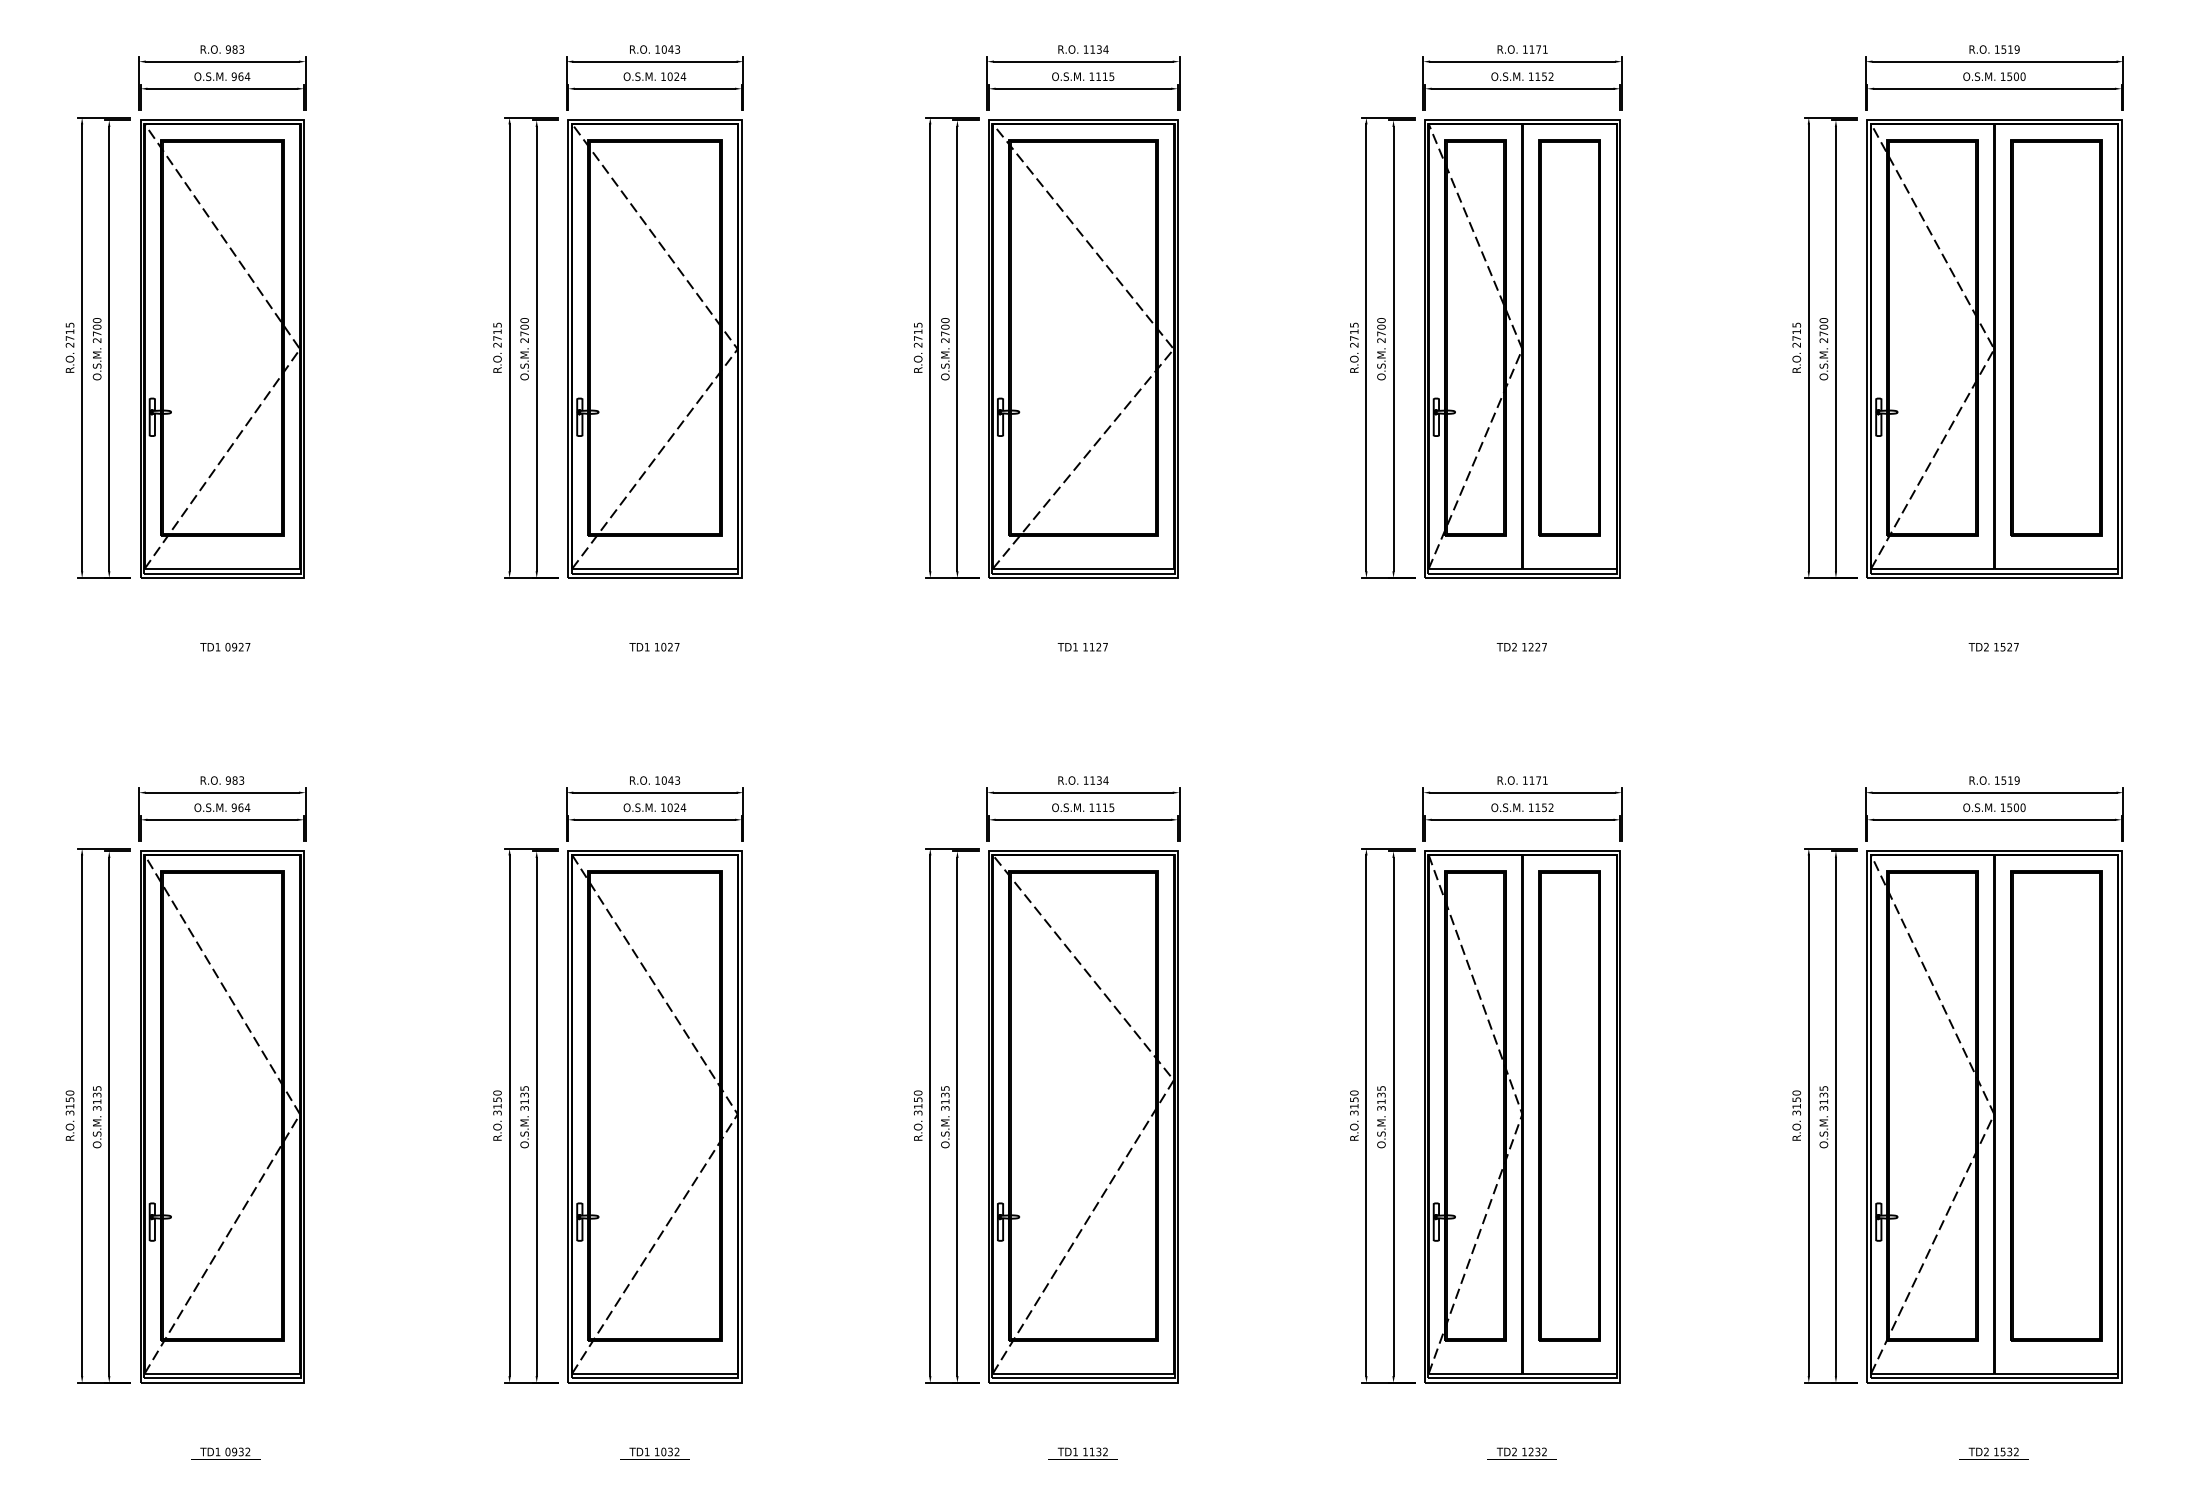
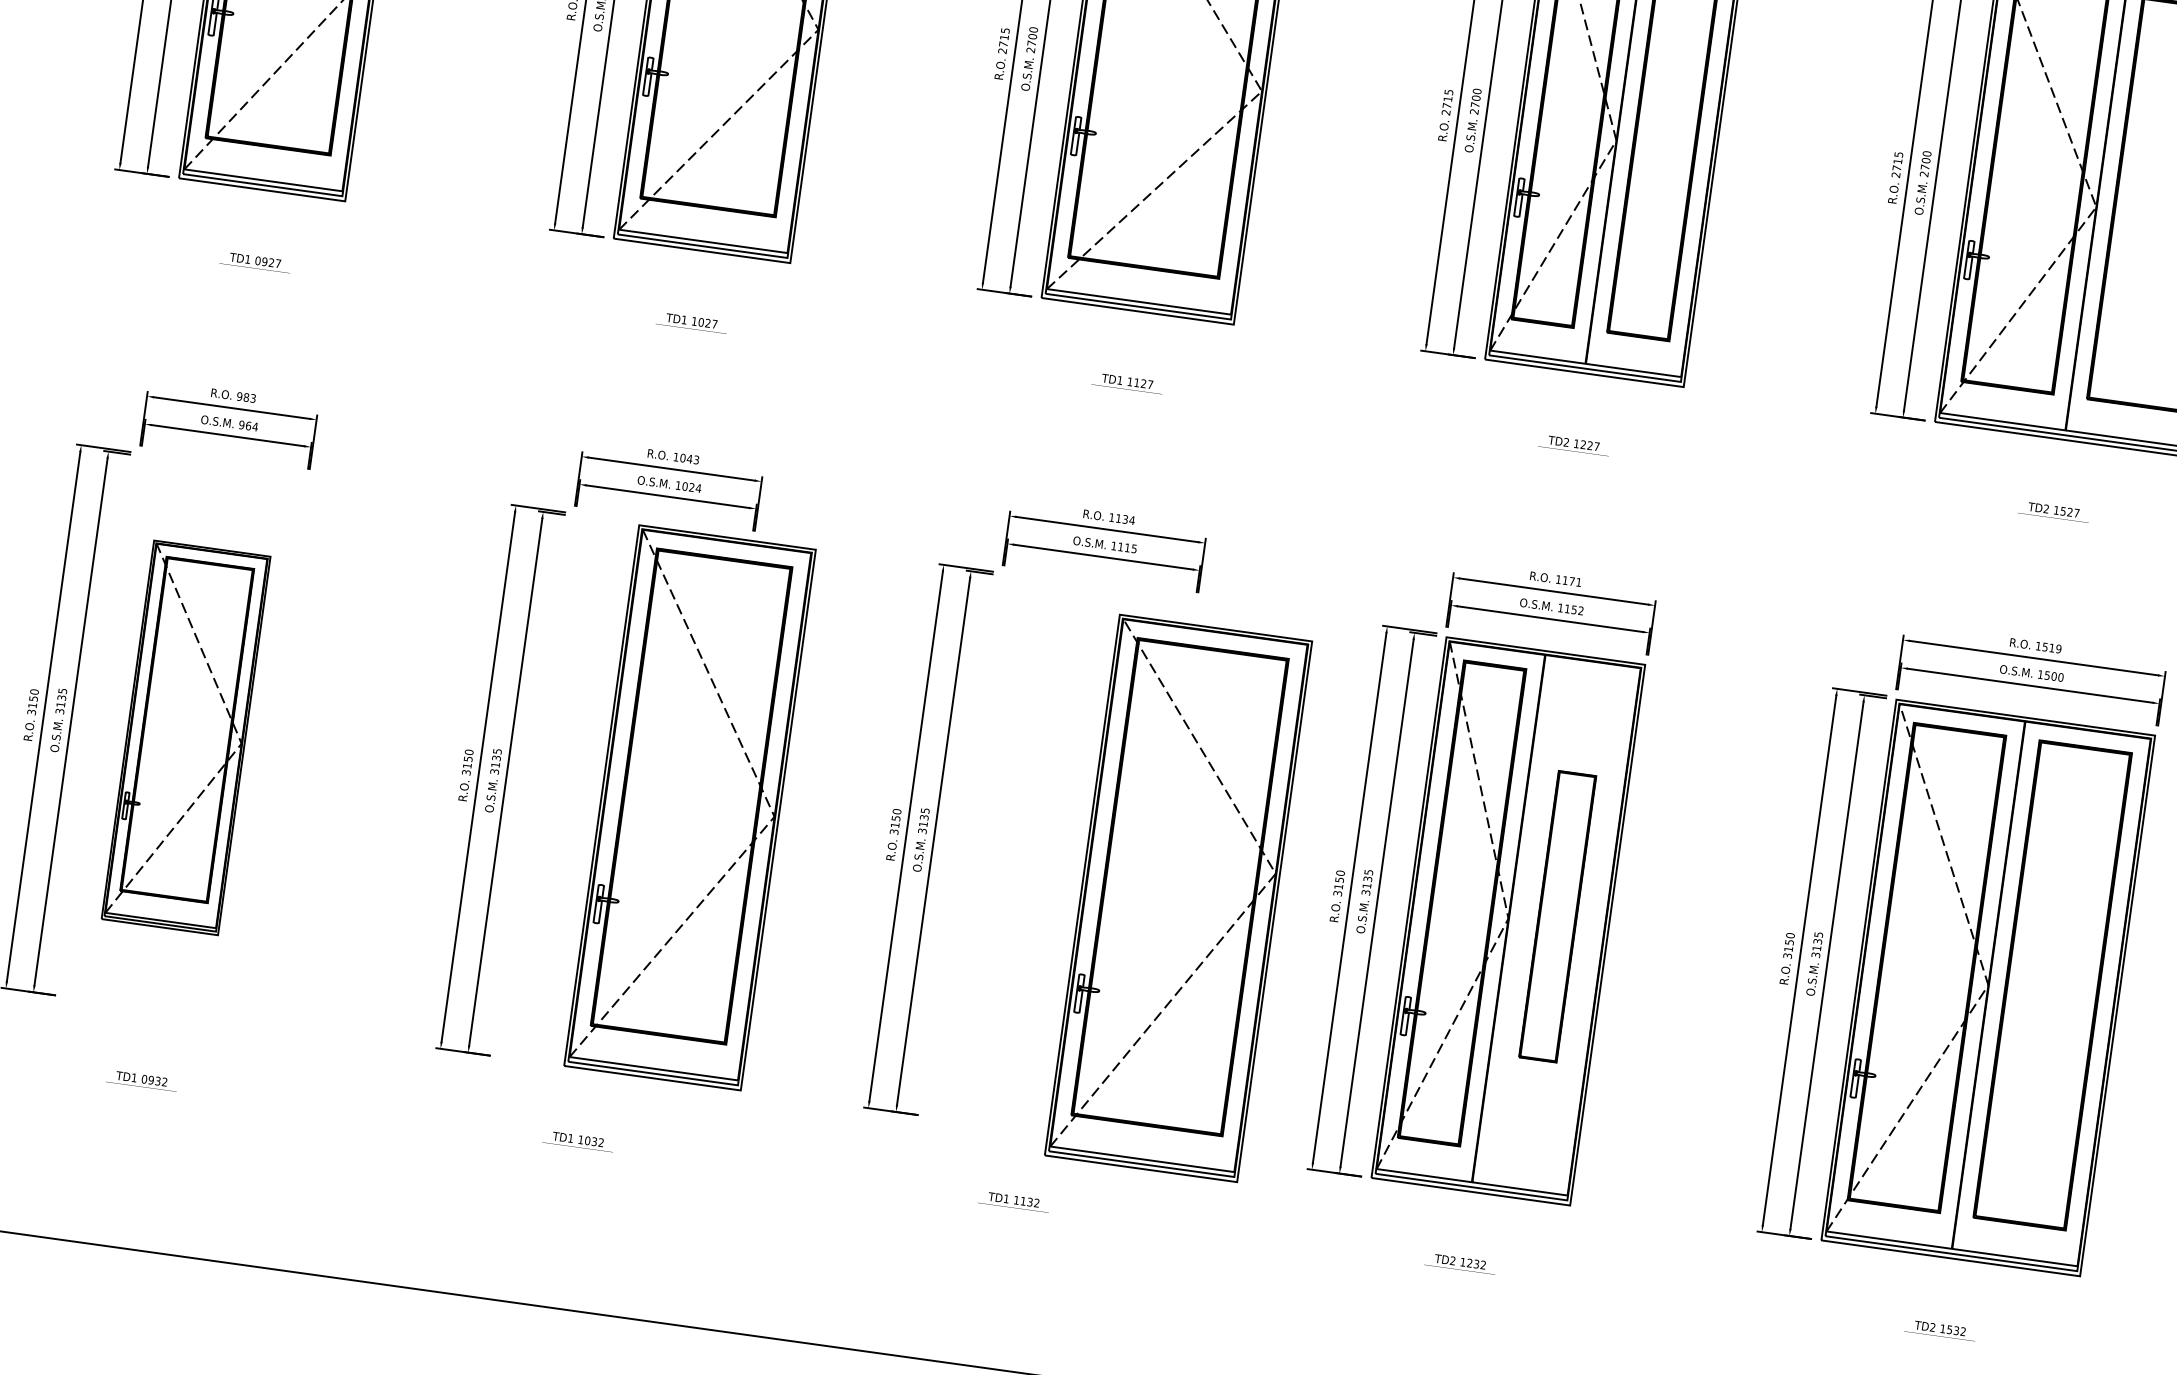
part: (1569, 1105) -> (1557, 916), size x0.6
part: (222, 1116) -> (186, 737), size x0.7
part: (654, 1116) -> (689, 807), moved
part: (1083, 1116) -> (1178, 897), moved

